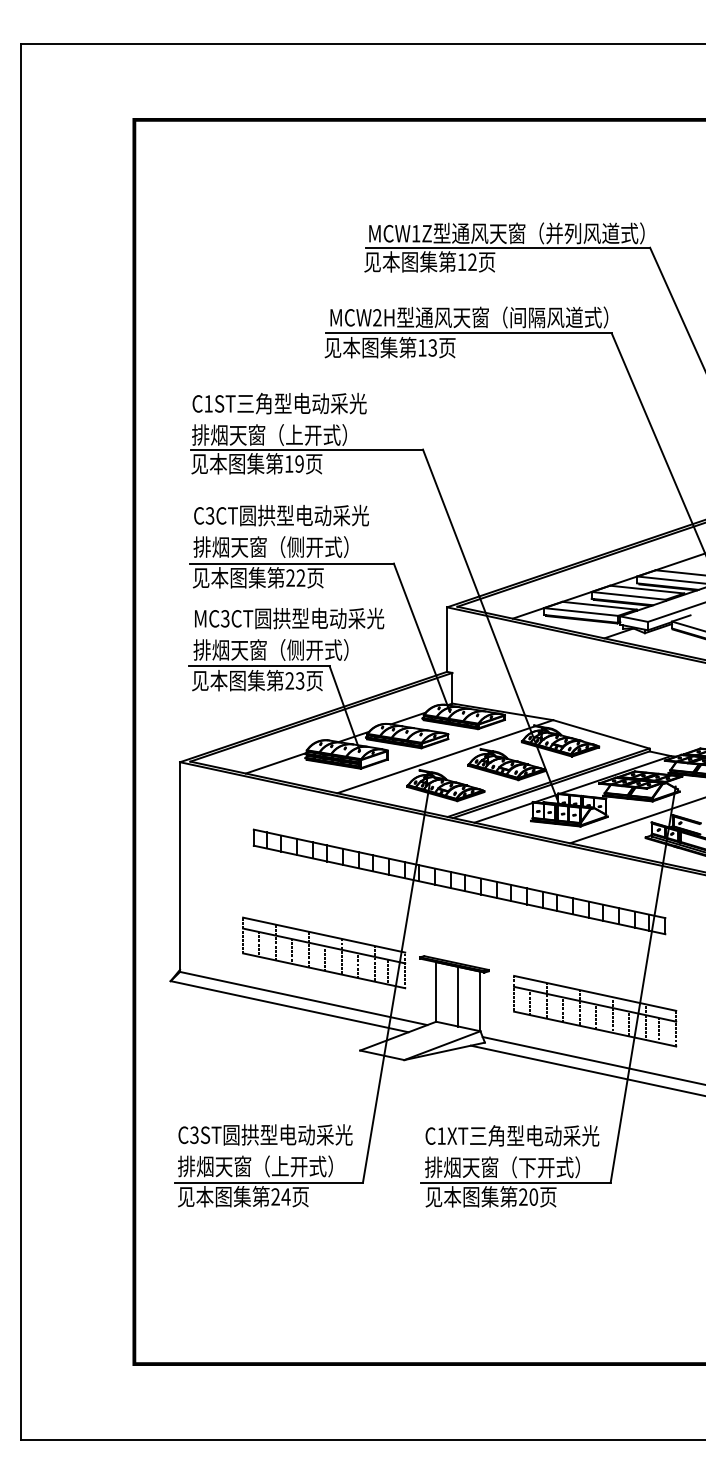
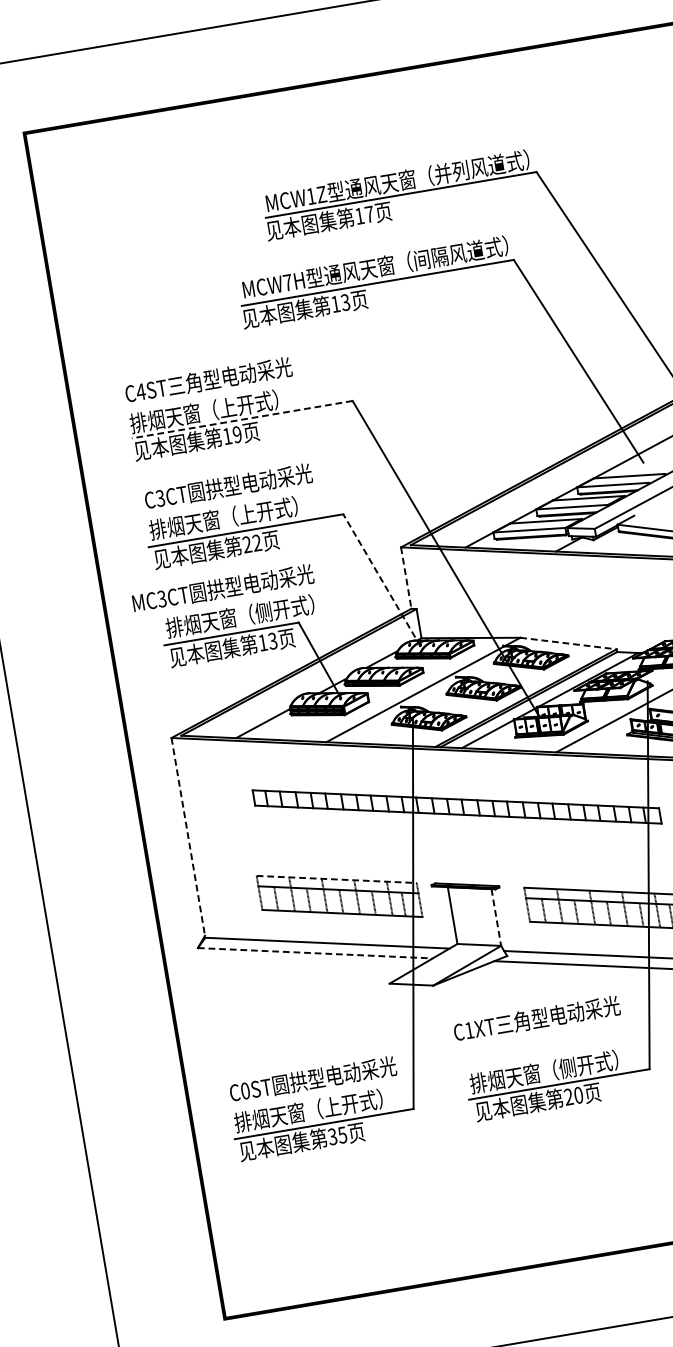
text: (472, 261) -> (369, 213), 12 -> 17
text: (377, 317) -> (288, 282), MCW2H -> MCW7H
text: (208, 403) -> (140, 391), C1ST -> C4ST
line: (307, 449) -> (242, 419), solid -> dashed
text: (295, 546) -> (246, 513), 排烟天窗（侧开式） -> 排烟天窗（上开式）
text: (289, 618) -> (223, 588), moved
line: (421, 637) -> (381, 580), solid -> dashed
line: (447, 640) -> (406, 578), solid -> dashed
text: (289, 680) -> (262, 642), 23 -> 13
line: (601, 734) -> (568, 643), solid -> dashed
line: (180, 867) -> (188, 838), solid -> dashed
line: (324, 935) -> (337, 879), solid -> dashed
line: (458, 996) -> (474, 916), removed
line: (480, 1001) -> (496, 917), solid -> dashed
line: (289, 1006) -> (315, 953), solid -> dashed
text: (194, 1134) -> (245, 1090), C3ST -> C0ST
text: (512, 1135) -> (536, 1018), moved
text: (526, 1167) -> (566, 1068), 排烟天窗（下开式） -> 排烟天窗（侧开式）
text: (280, 1196) -> (337, 1135), 24 -> 35

